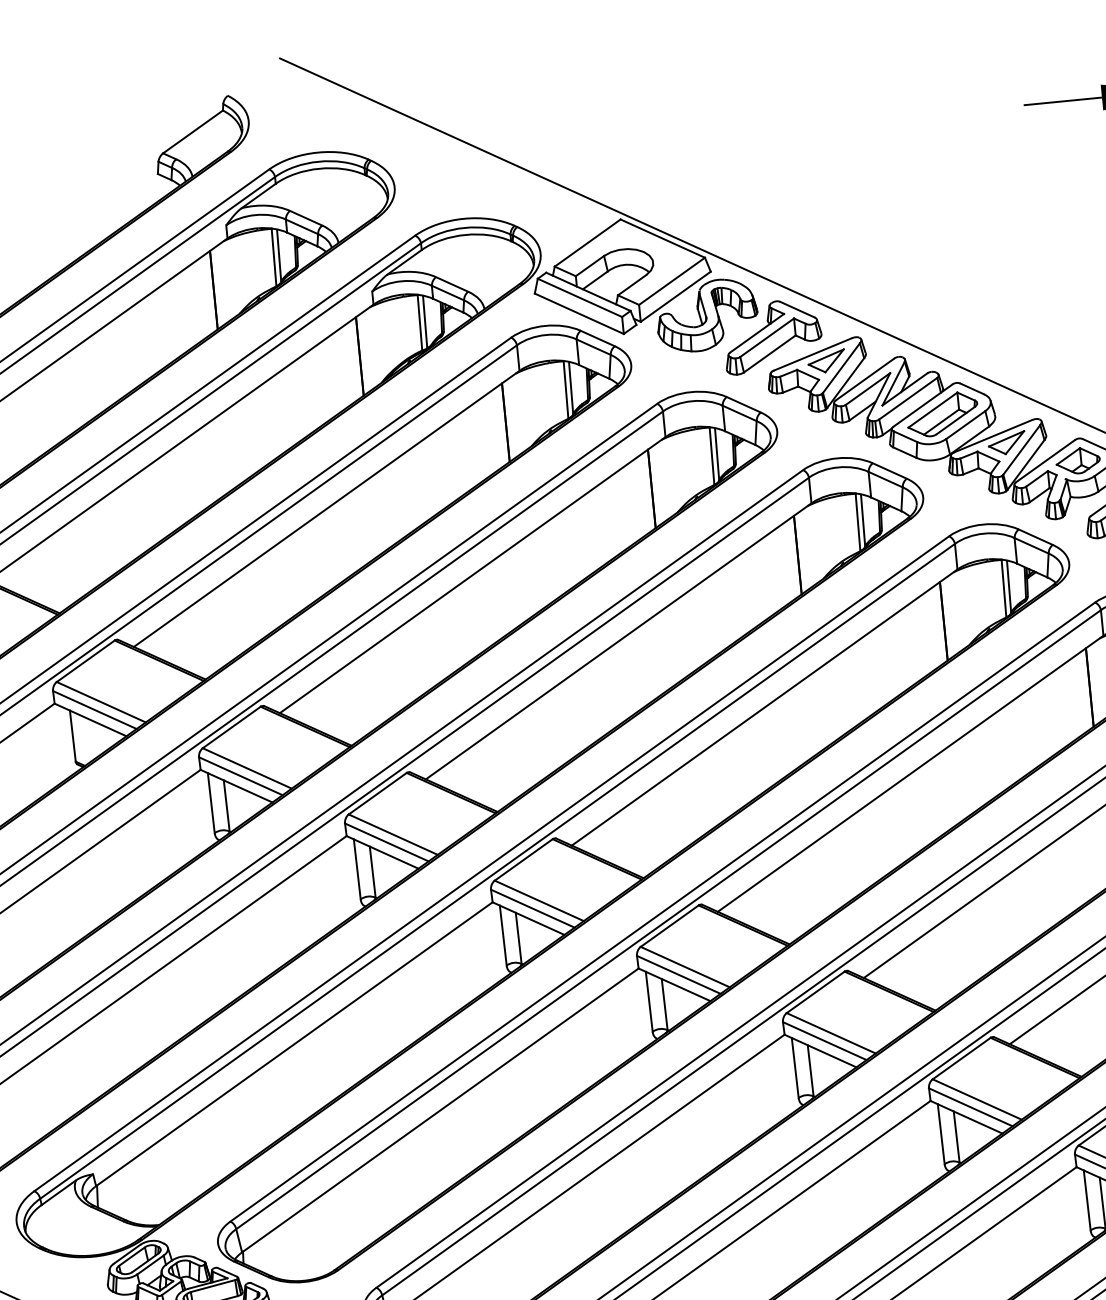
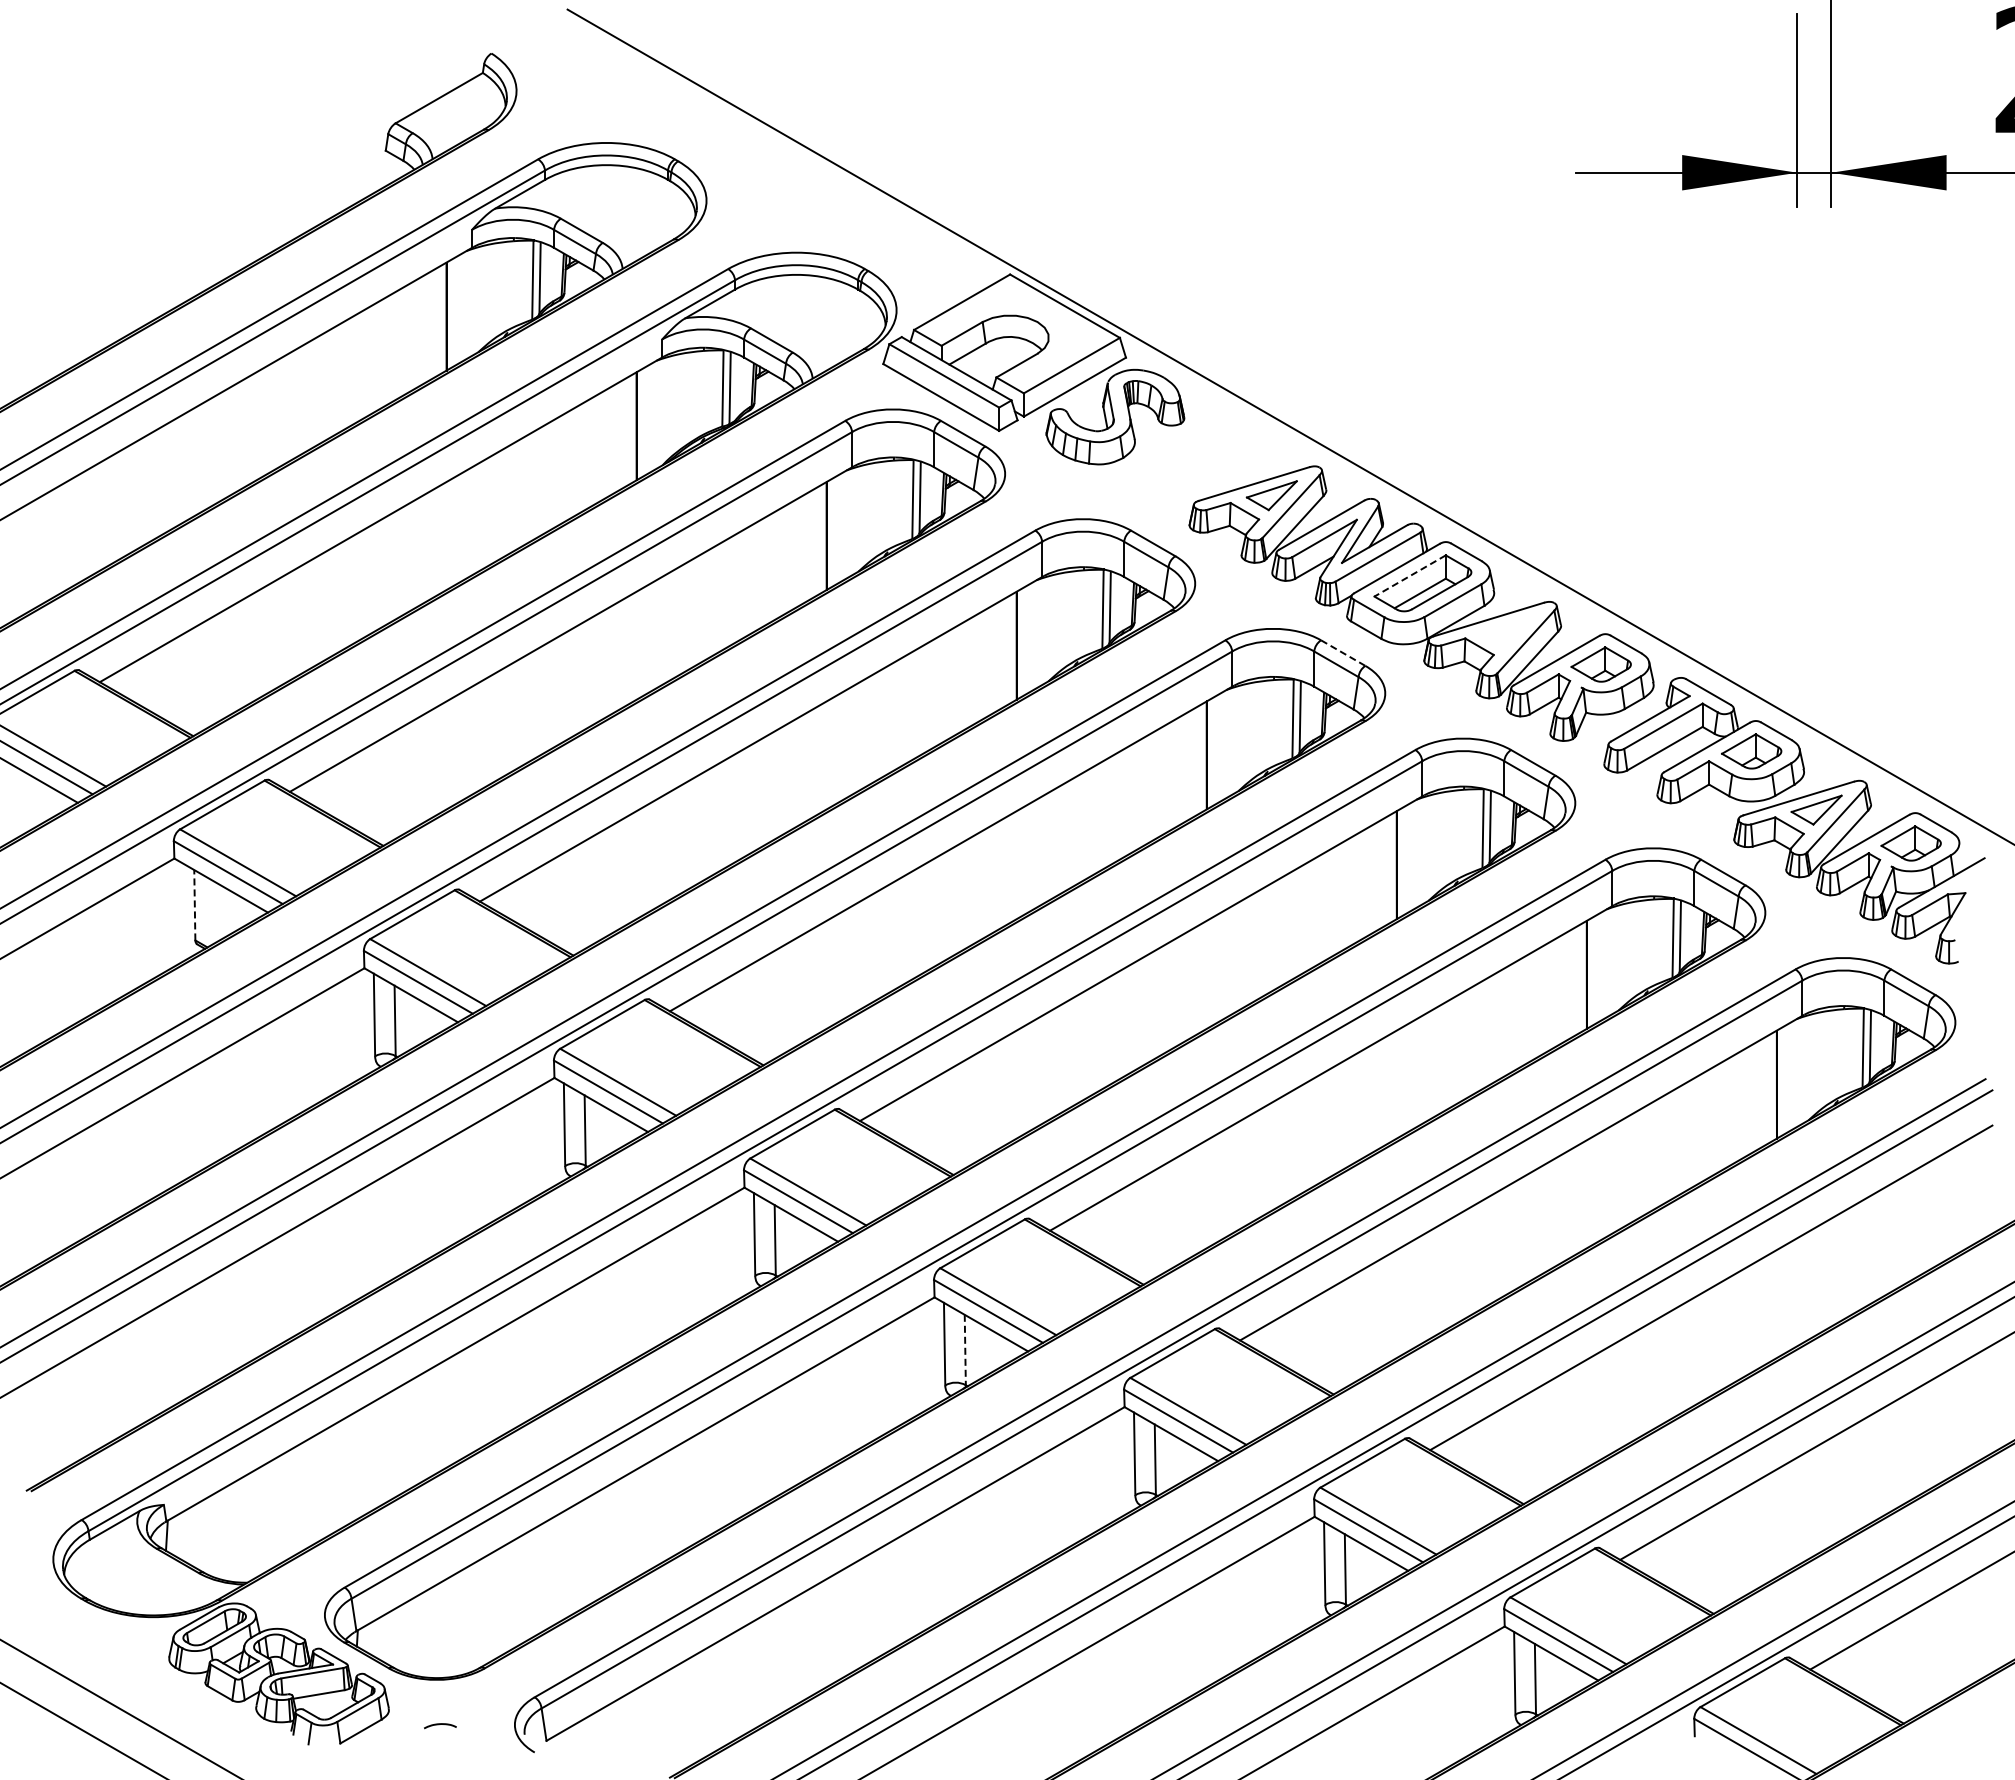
part: (772, 336) -> (1201, 454), removed
line: (932, 410) -> (1409, 576), solid -> dashed
part: (1006, 442) -> (1506, 630), removed
line: (890, 471) -> (1343, 653), solid -> dashed
line: (72, 735) -> (194, 904), solid -> dashed
line: (664, 1004) -> (965, 1350), solid -> dashed

